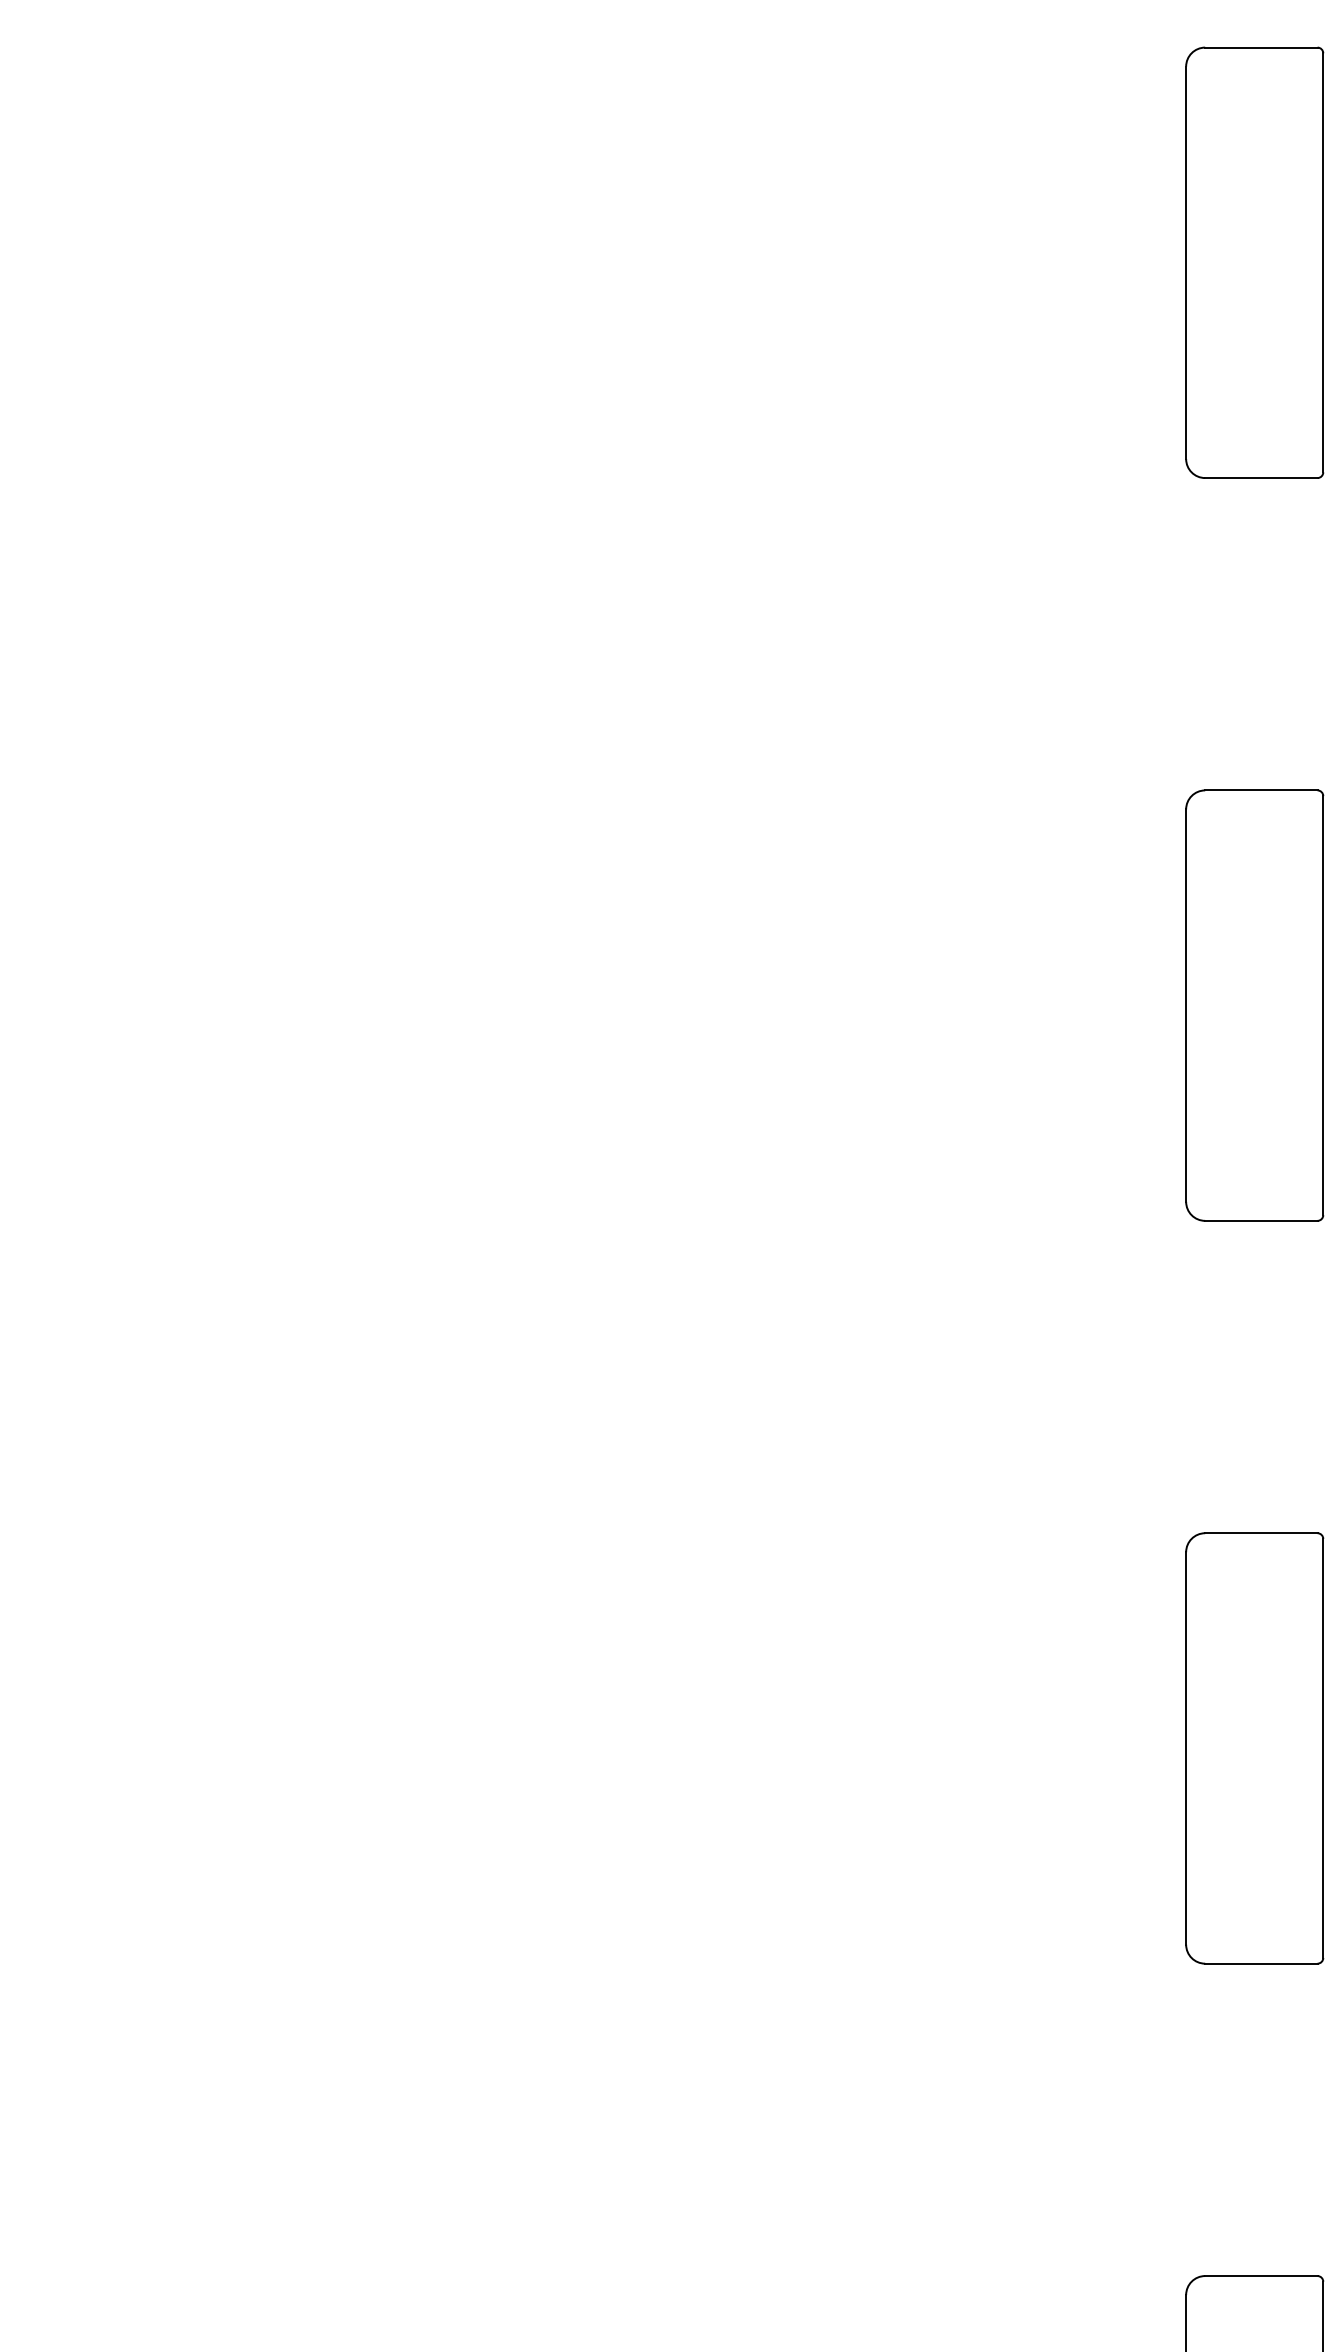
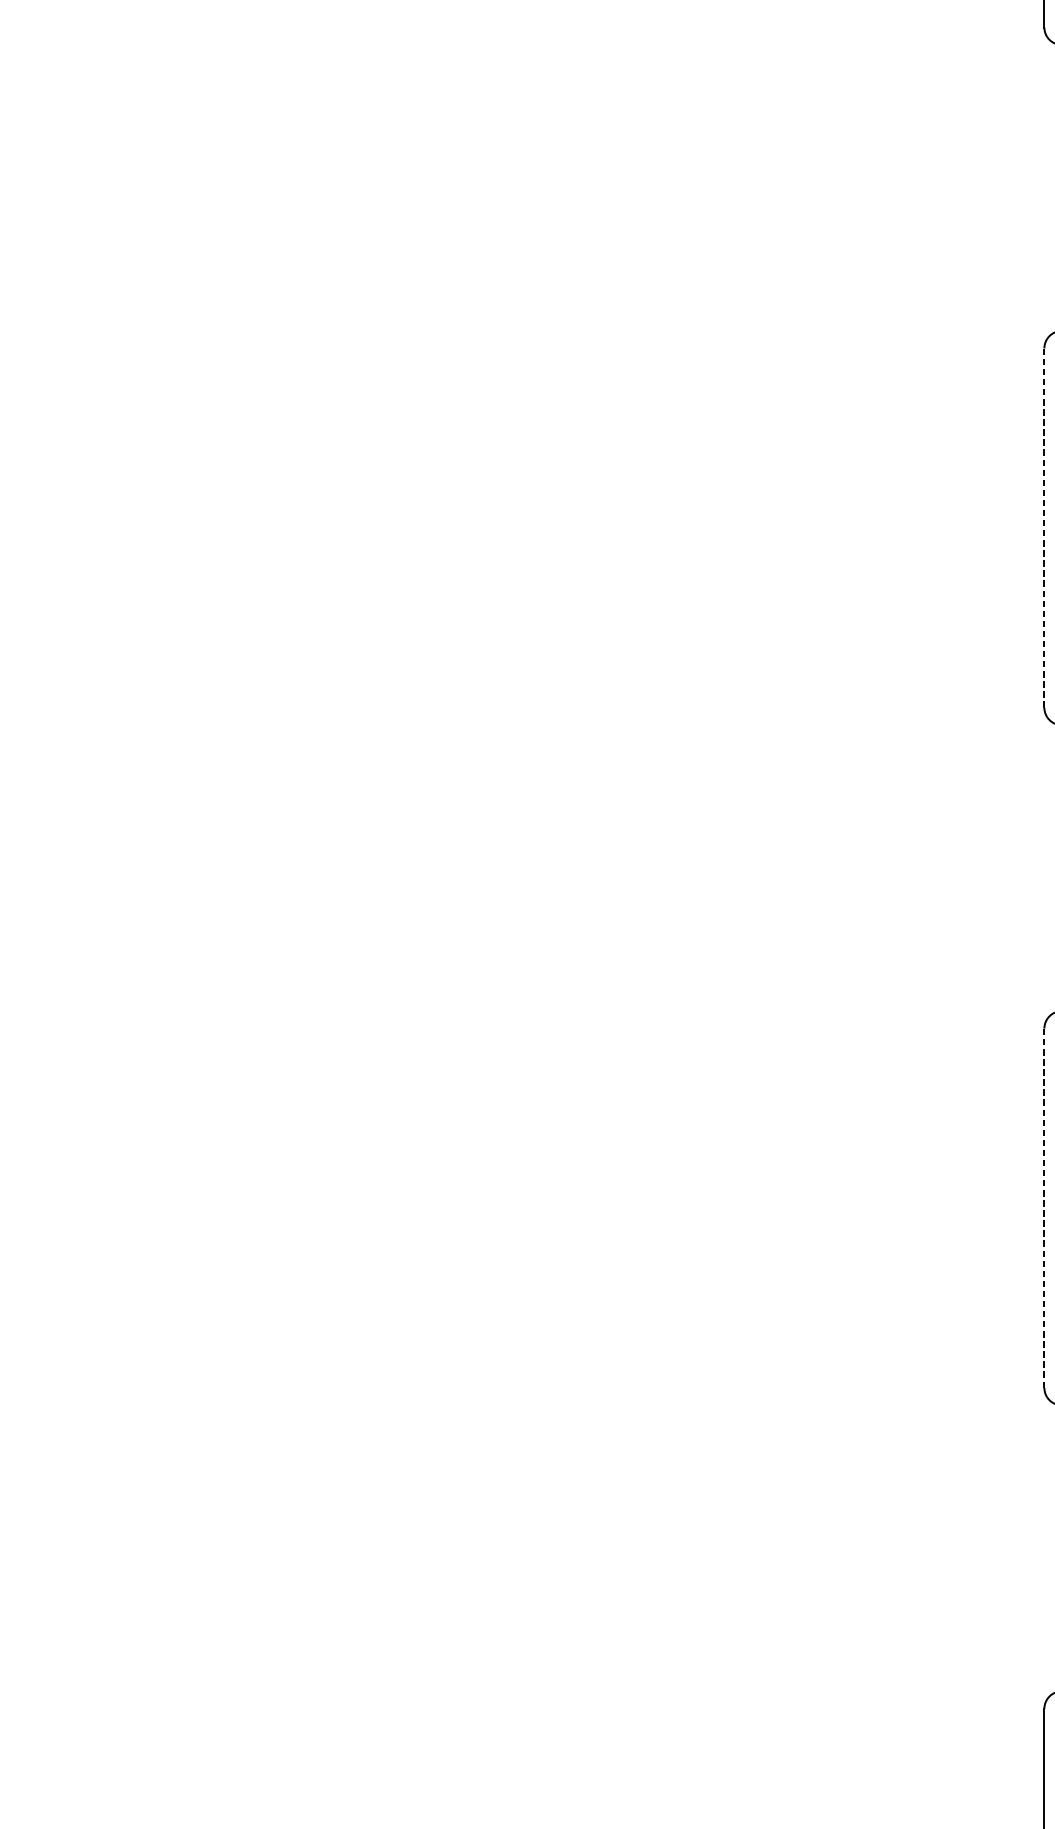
line: (1186, 1005) -> (1044, 527), solid -> dashed
line: (1186, 1747) -> (1044, 1207), solid -> dashed

